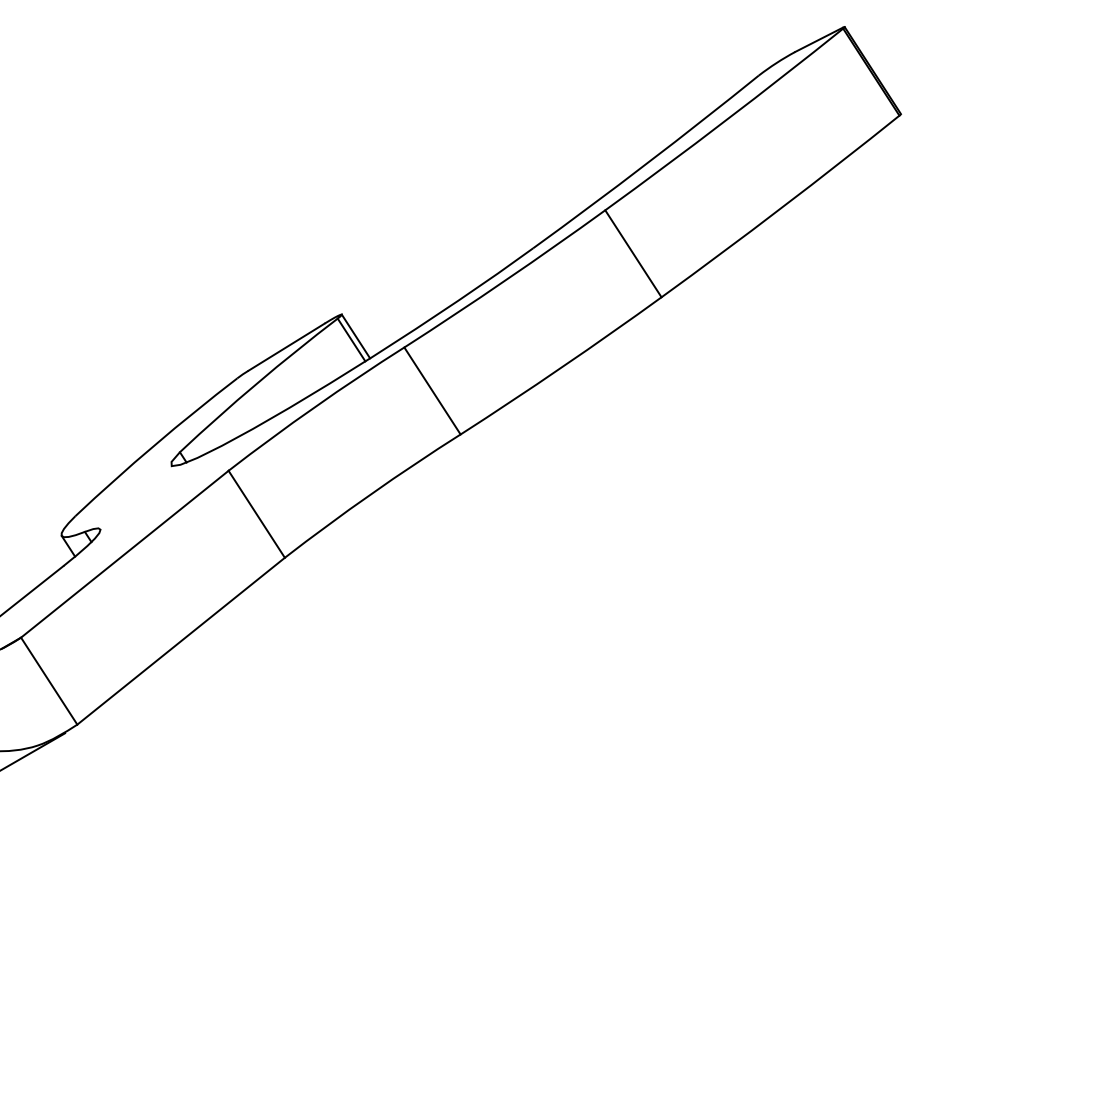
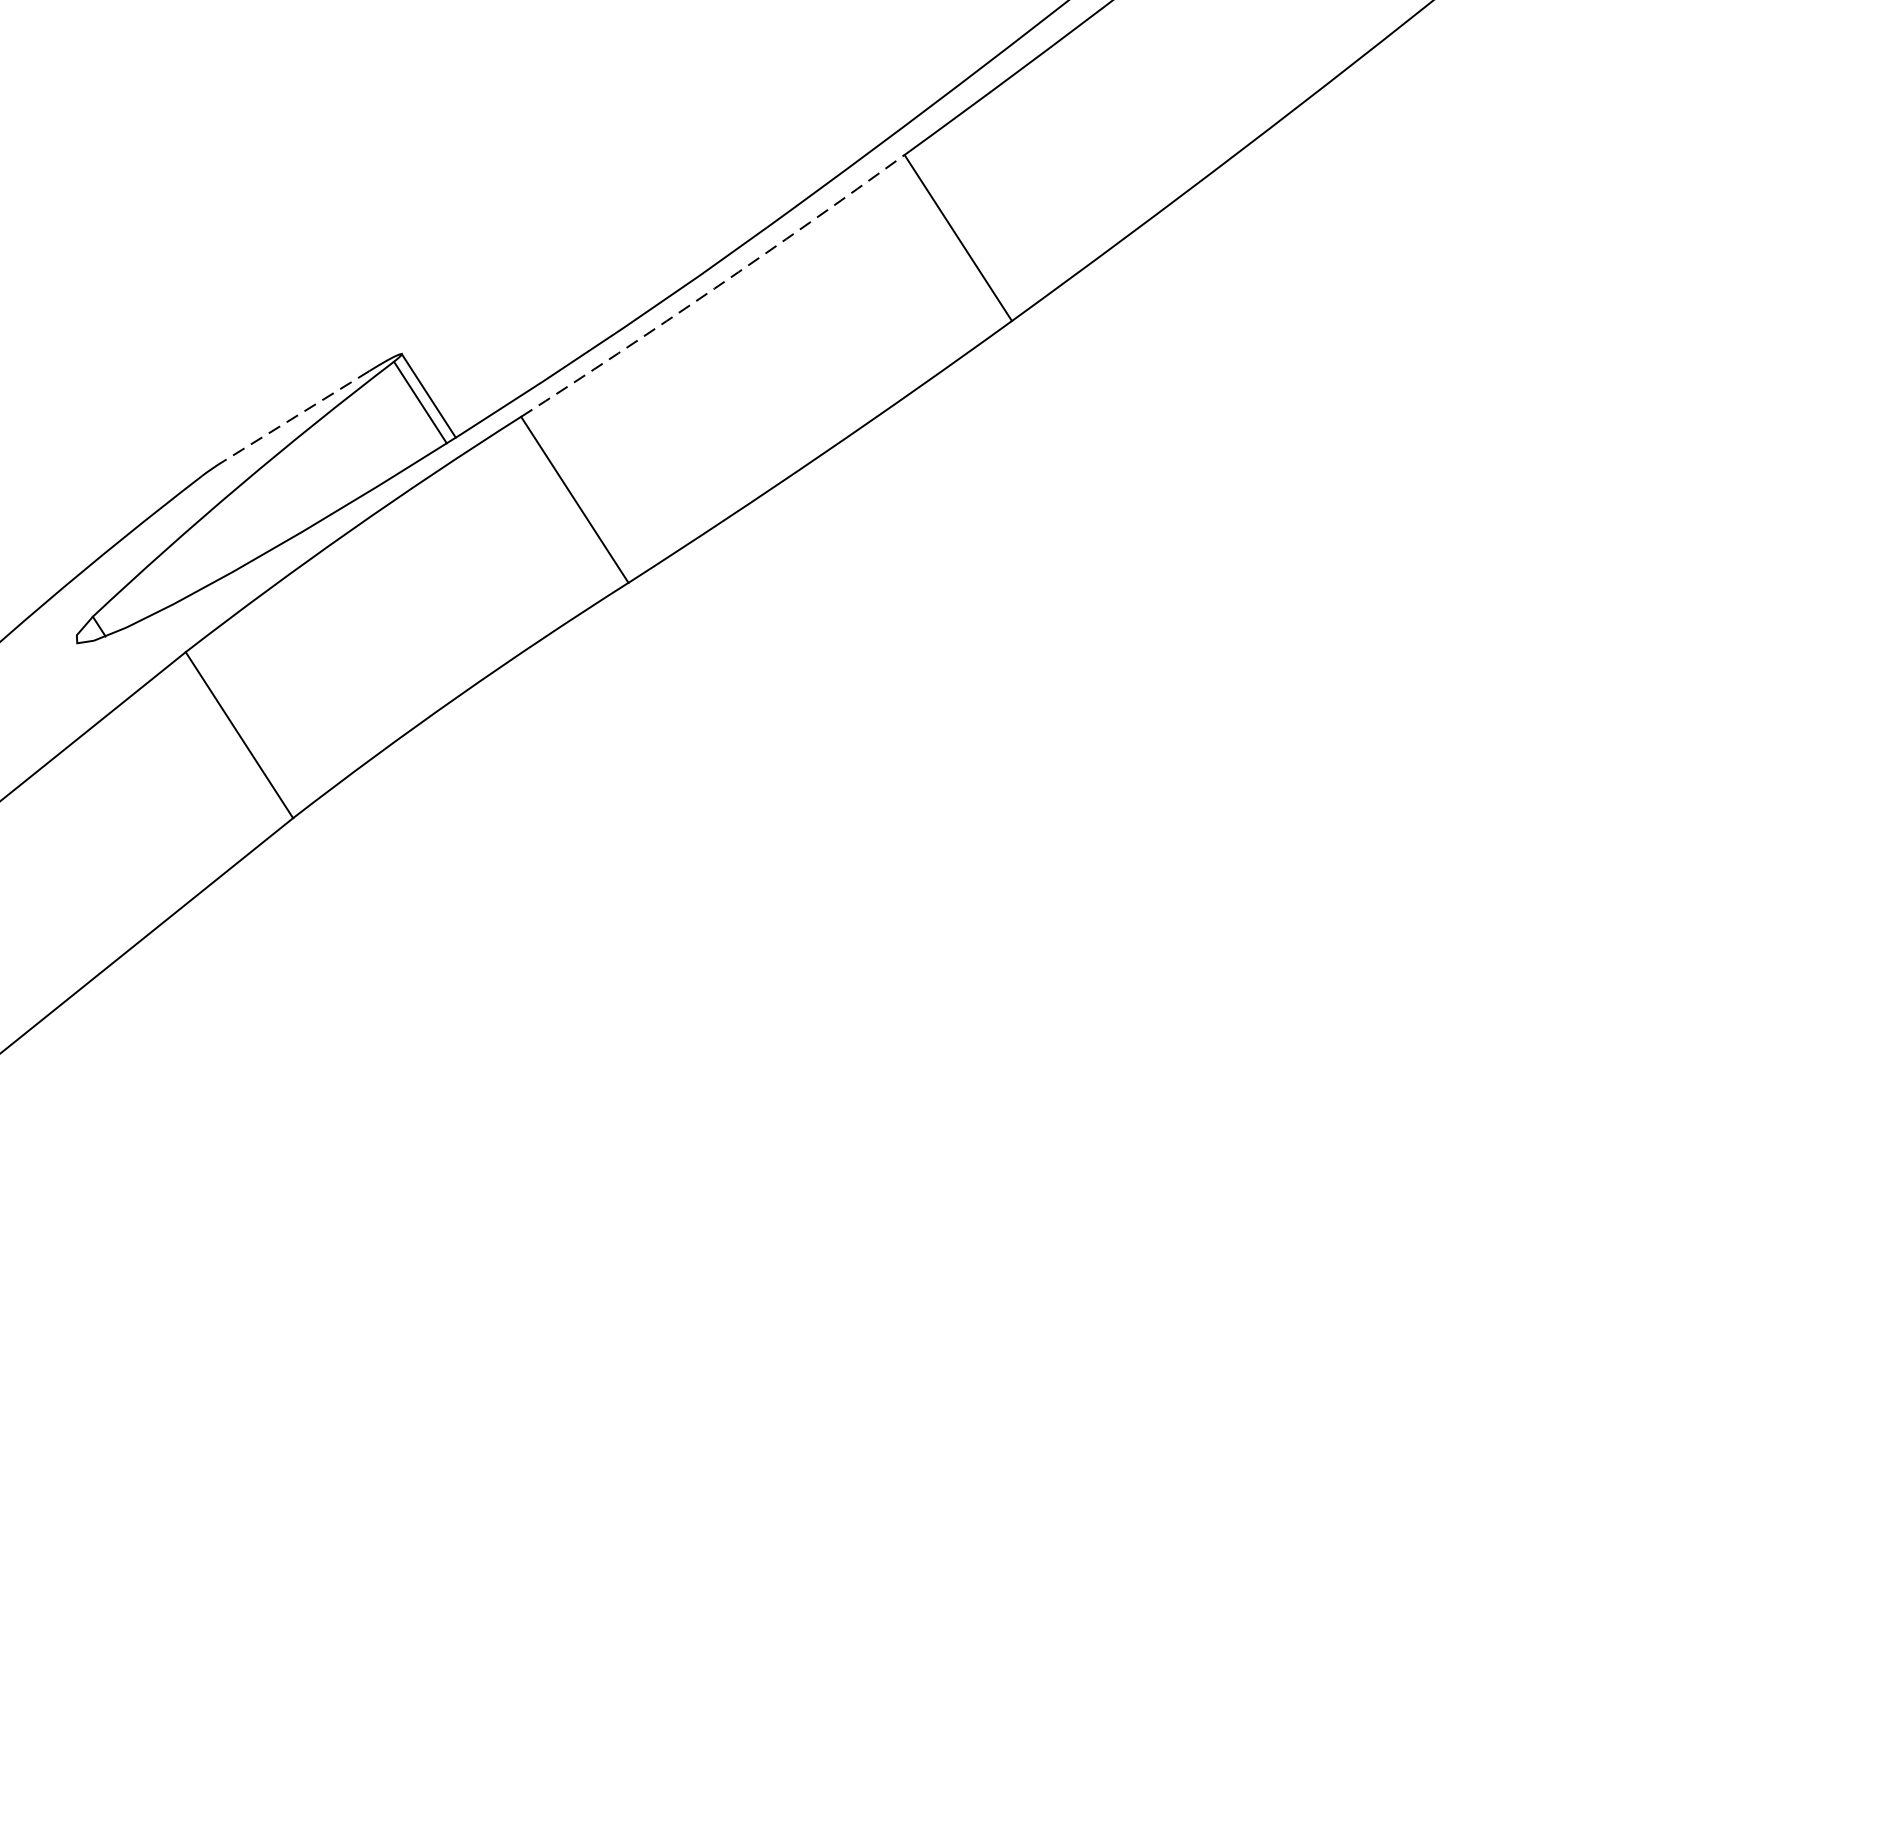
arc: (505, 280) -> (714, 288), solid -> dashed
line: (286, 347) -> (296, 416), solid -> dashed

